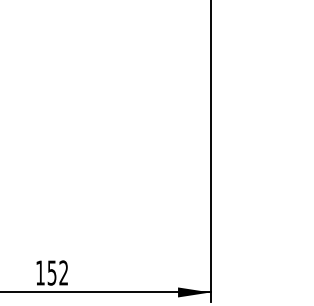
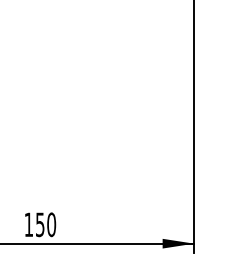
text: (63, 272) -> (51, 224), 152 -> 150

